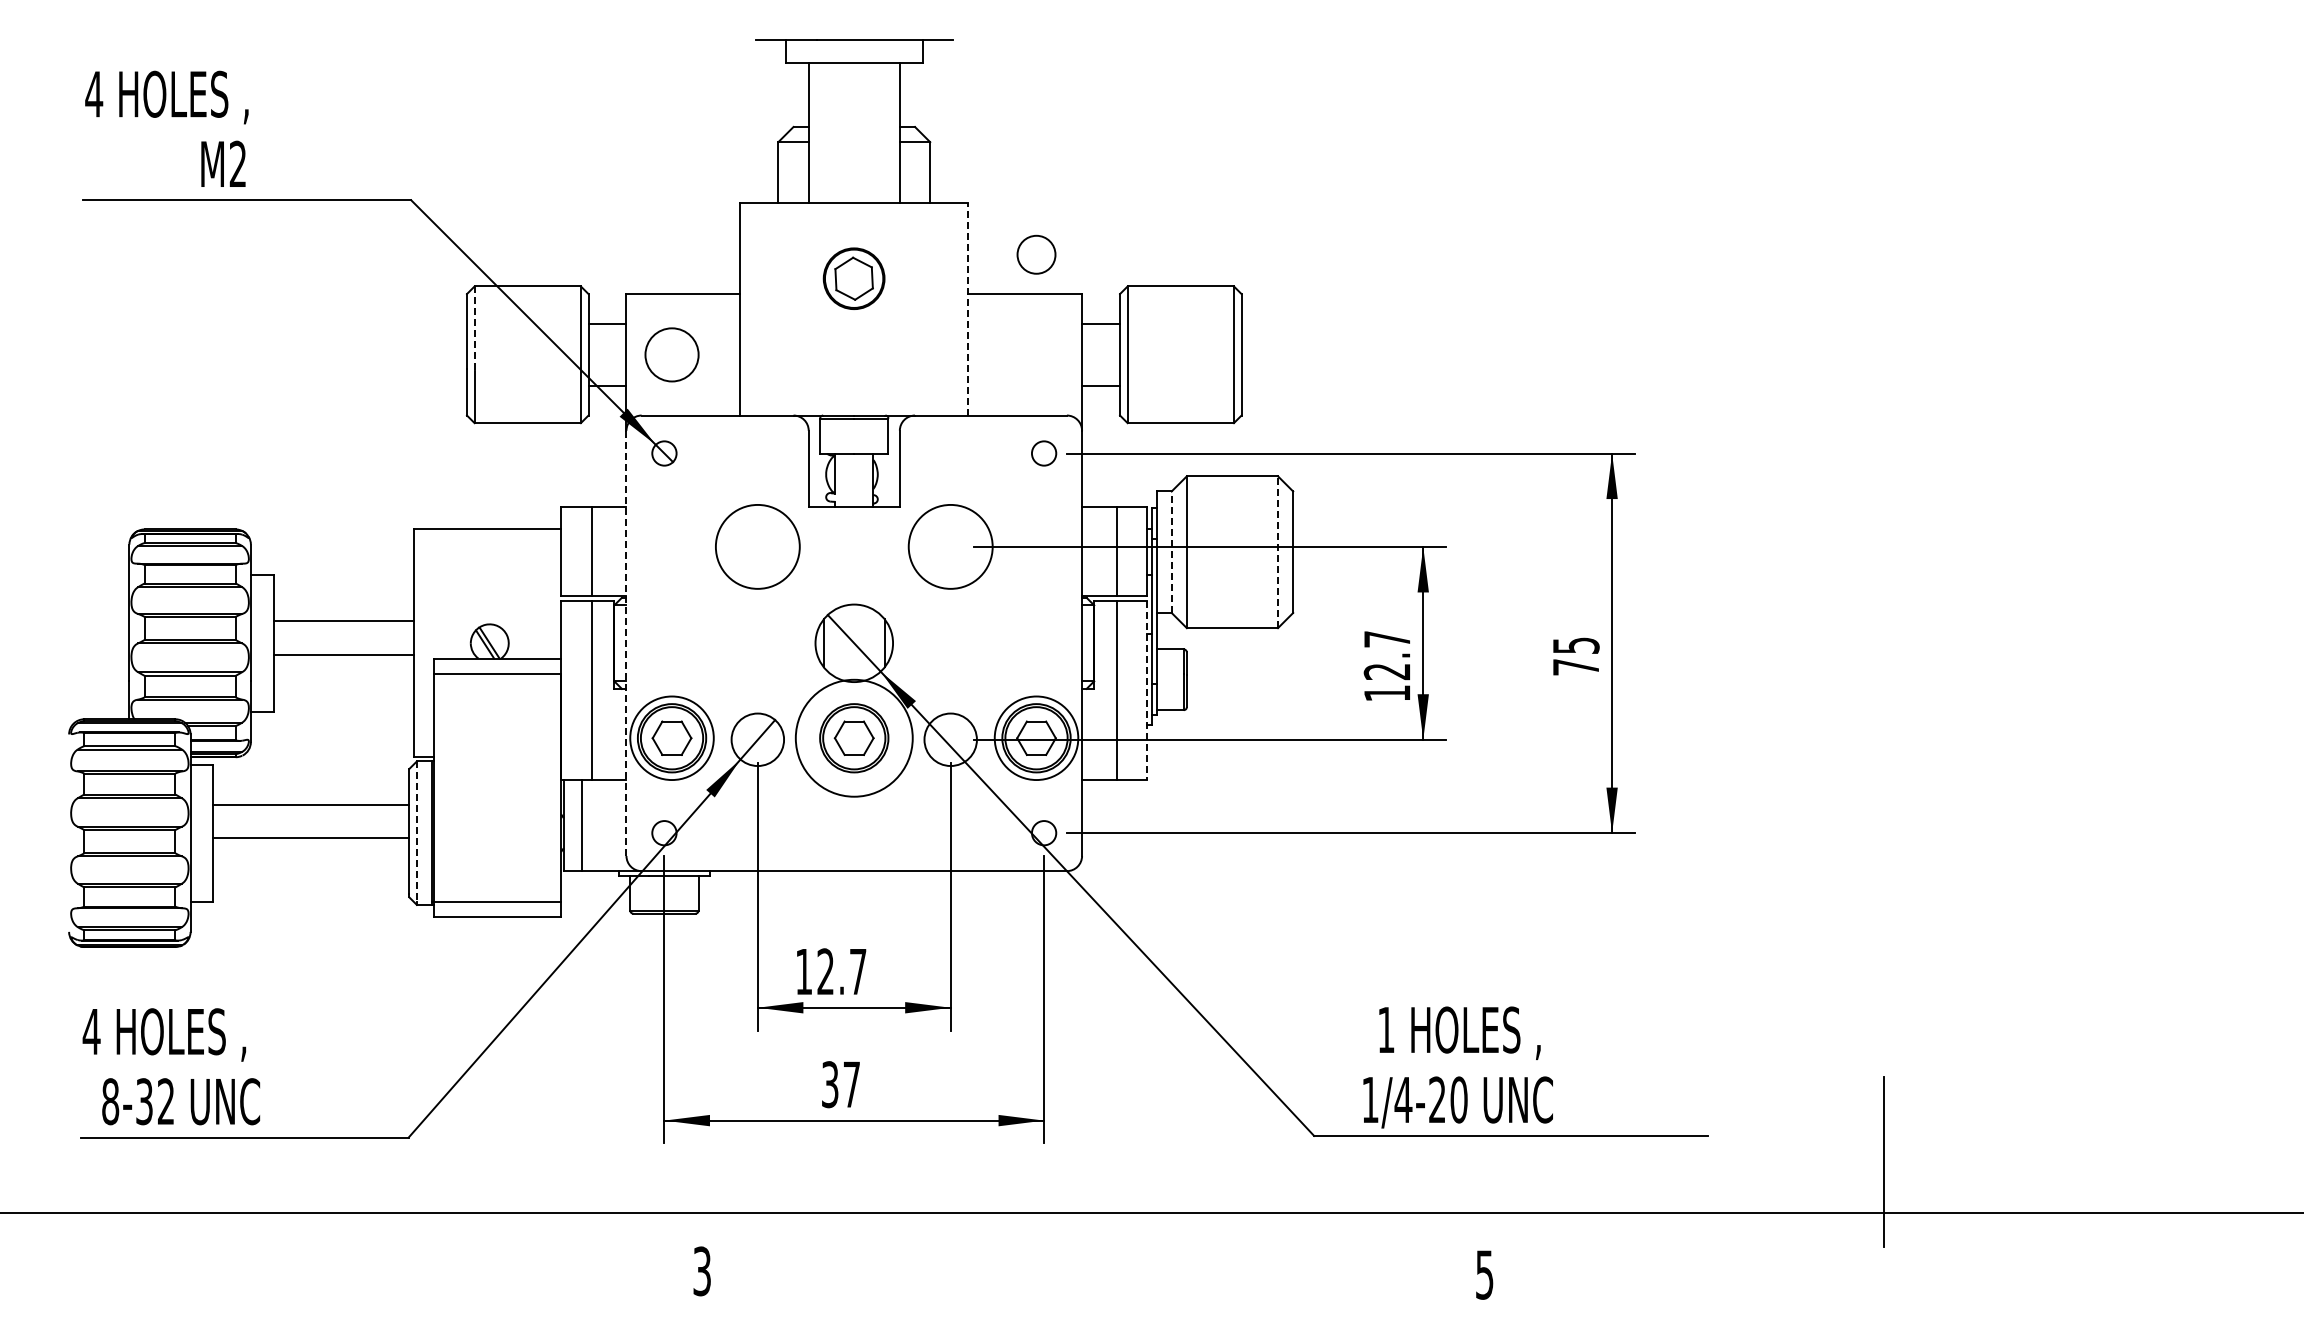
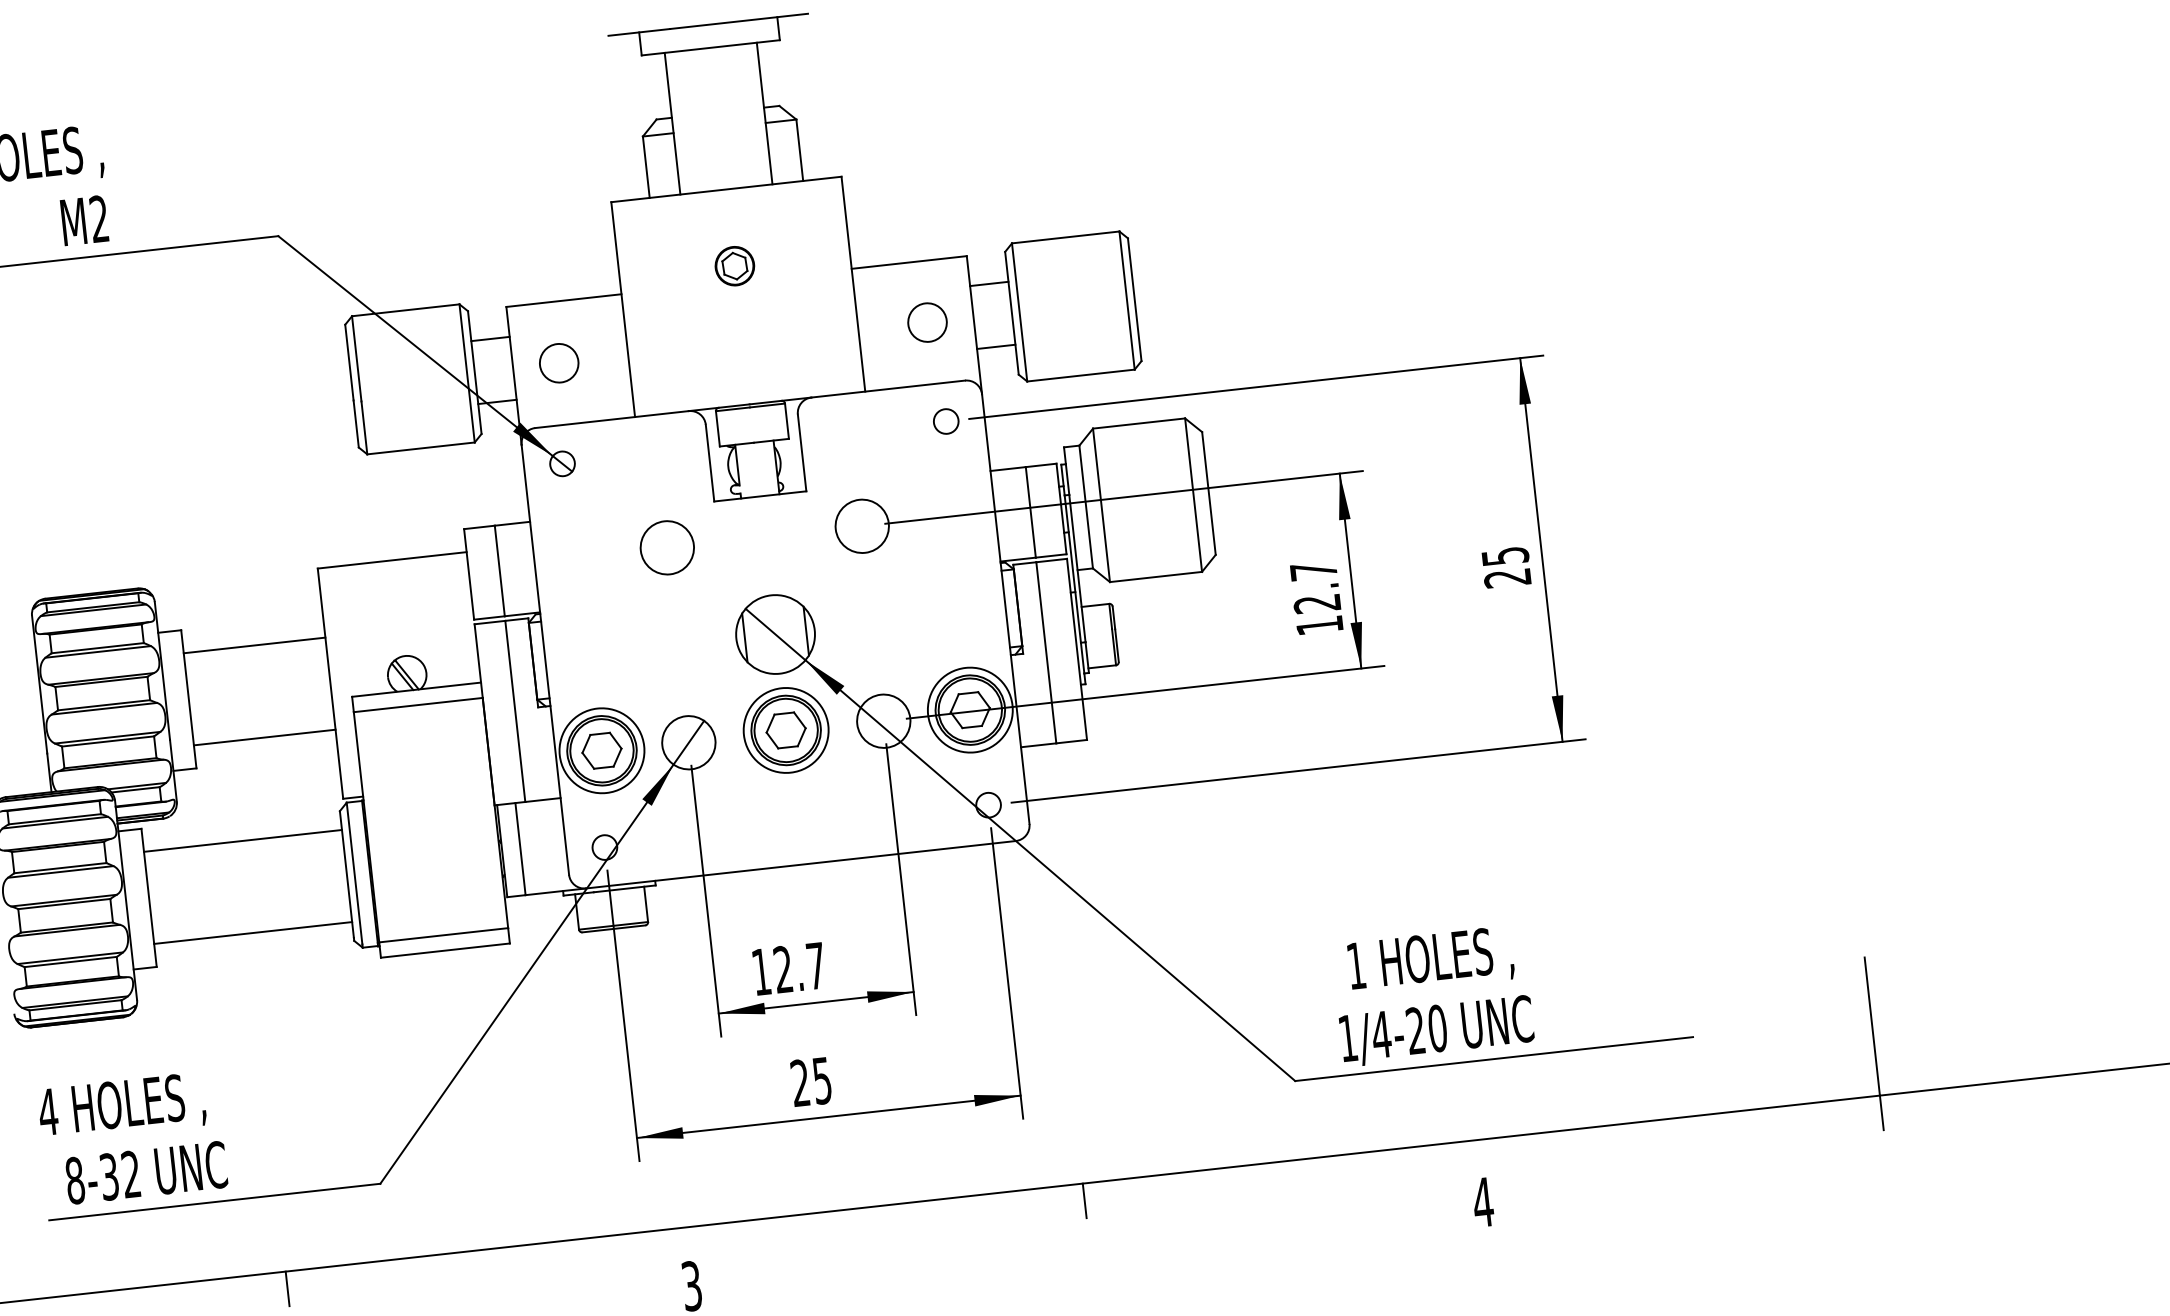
circle: (1036, 254) -> (927, 322), moved
part: (854, 278) -> (735, 265), size x0.62
line: (968, 308) -> (853, 283), dashed -> solid
line: (474, 329) -> (356, 359), dashed -> solid
circle: (671, 354) -> (558, 363), size x0.71
circle: (757, 546) -> (666, 547), size x0.62
circle: (950, 546) -> (861, 525), size x0.62
line: (1171, 552) -> (1086, 507), dashed -> solid
line: (1278, 552) -> (1194, 495), dashed -> solid
line: (343, 620) -> (264, 737), moved
line: (626, 643) -> (545, 660), dashed -> solid
line: (343, 654) -> (254, 645), moved
text: (1575, 667) -> (1507, 578), 75 -> 25
line: (1147, 690) -> (1077, 649), dashed -> solid
circle: (854, 738) -> (786, 730), size x0.71
line: (311, 804) -> (253, 932), moved
line: (416, 832) -> (354, 874), dashed -> solid
line: (311, 837) -> (243, 840), moved
text: (840, 1084) -> (810, 1081), 37 -> 25
line: (306, 1230) -> (287, 1289), added
line: (1095, 1230) -> (1084, 1200), added
text: (1484, 1274) -> (1482, 1202), 5 -> 4

